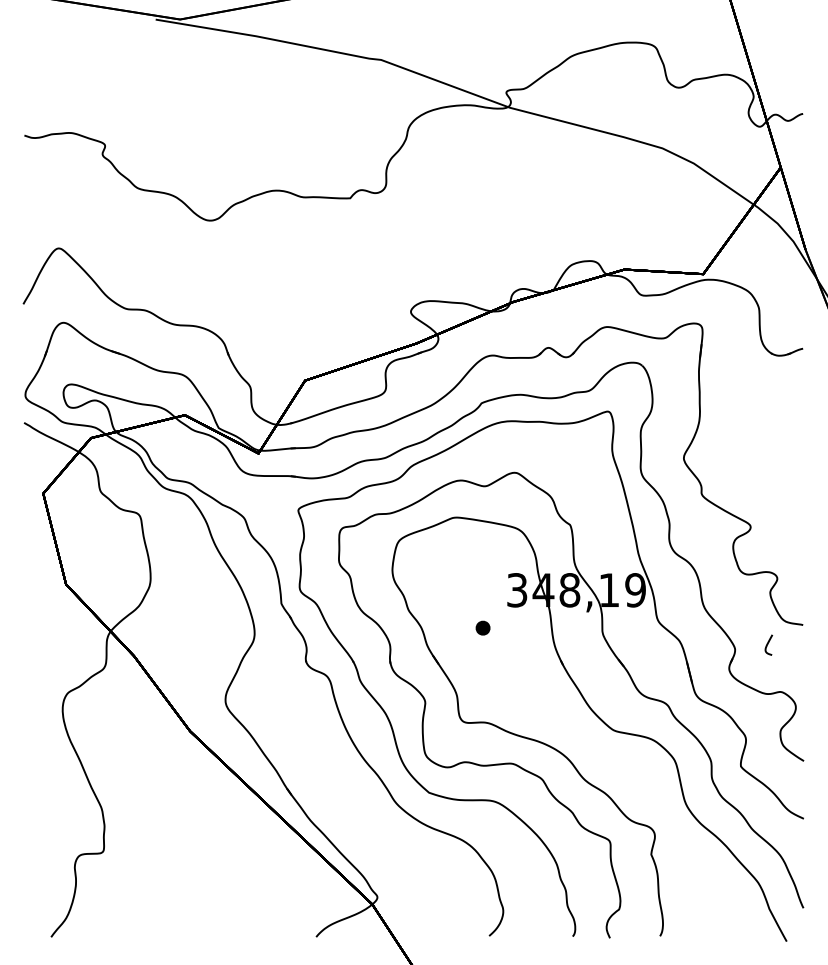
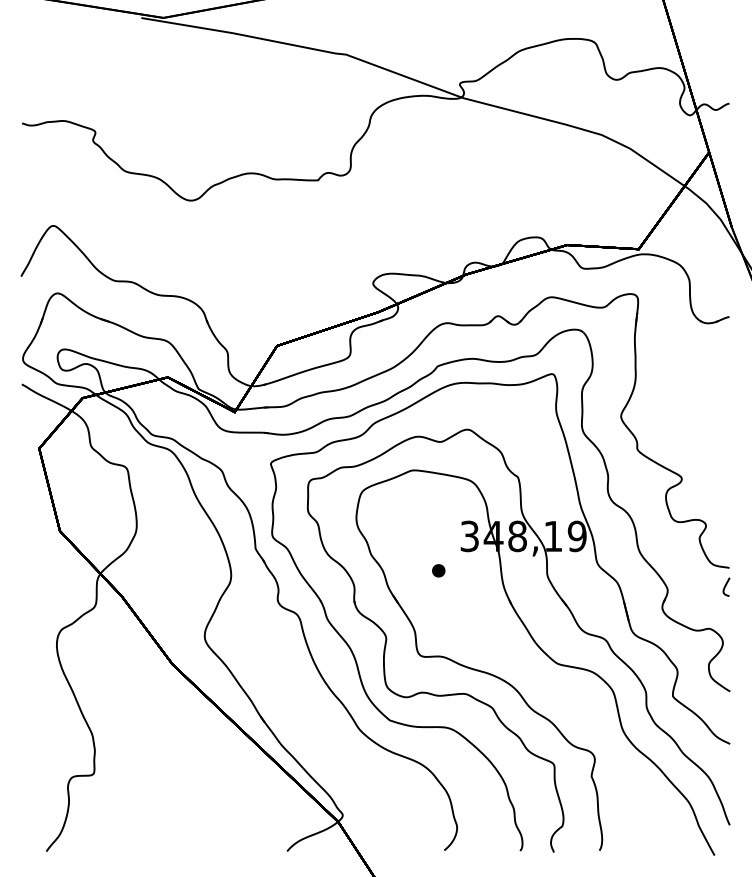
curve: (768, 644) -> (726, 586), moved

